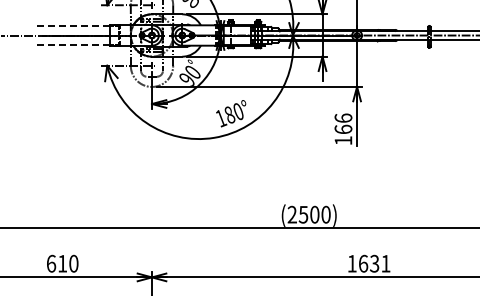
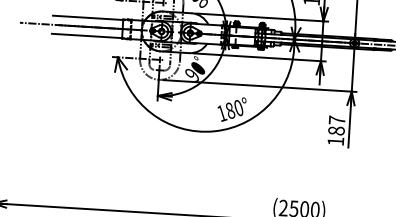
line: (72, 25) -> (87, 17), dashed -> solid
line: (72, 45) -> (86, 36), dashed -> solid
text: (343, 123) -> (336, 125), 166 -> 187

